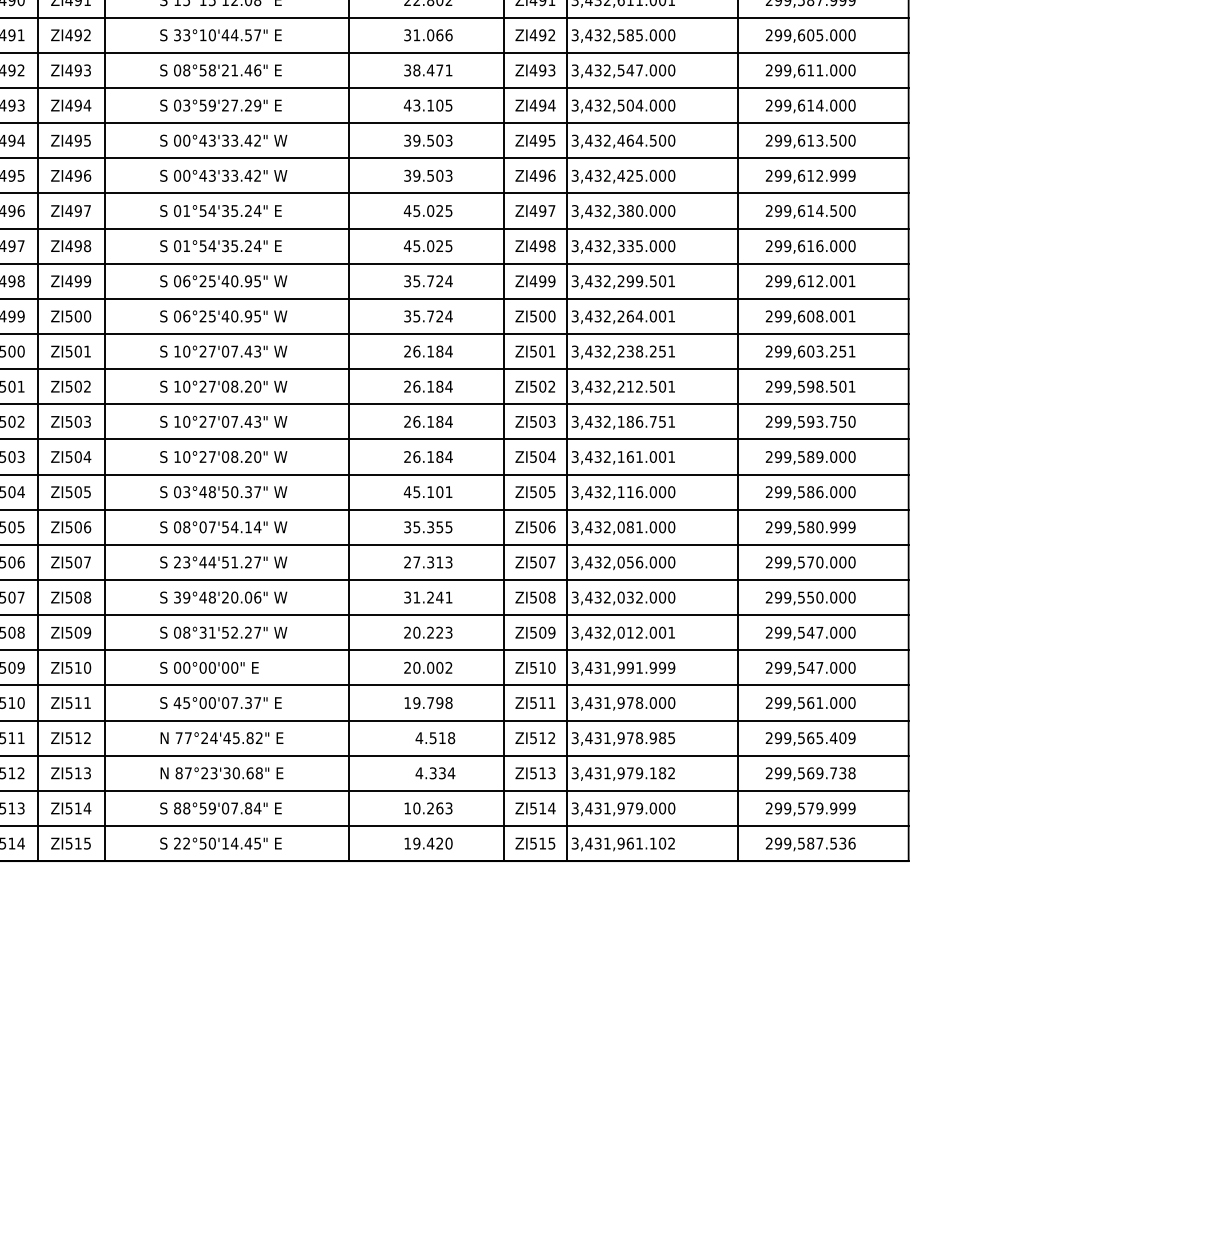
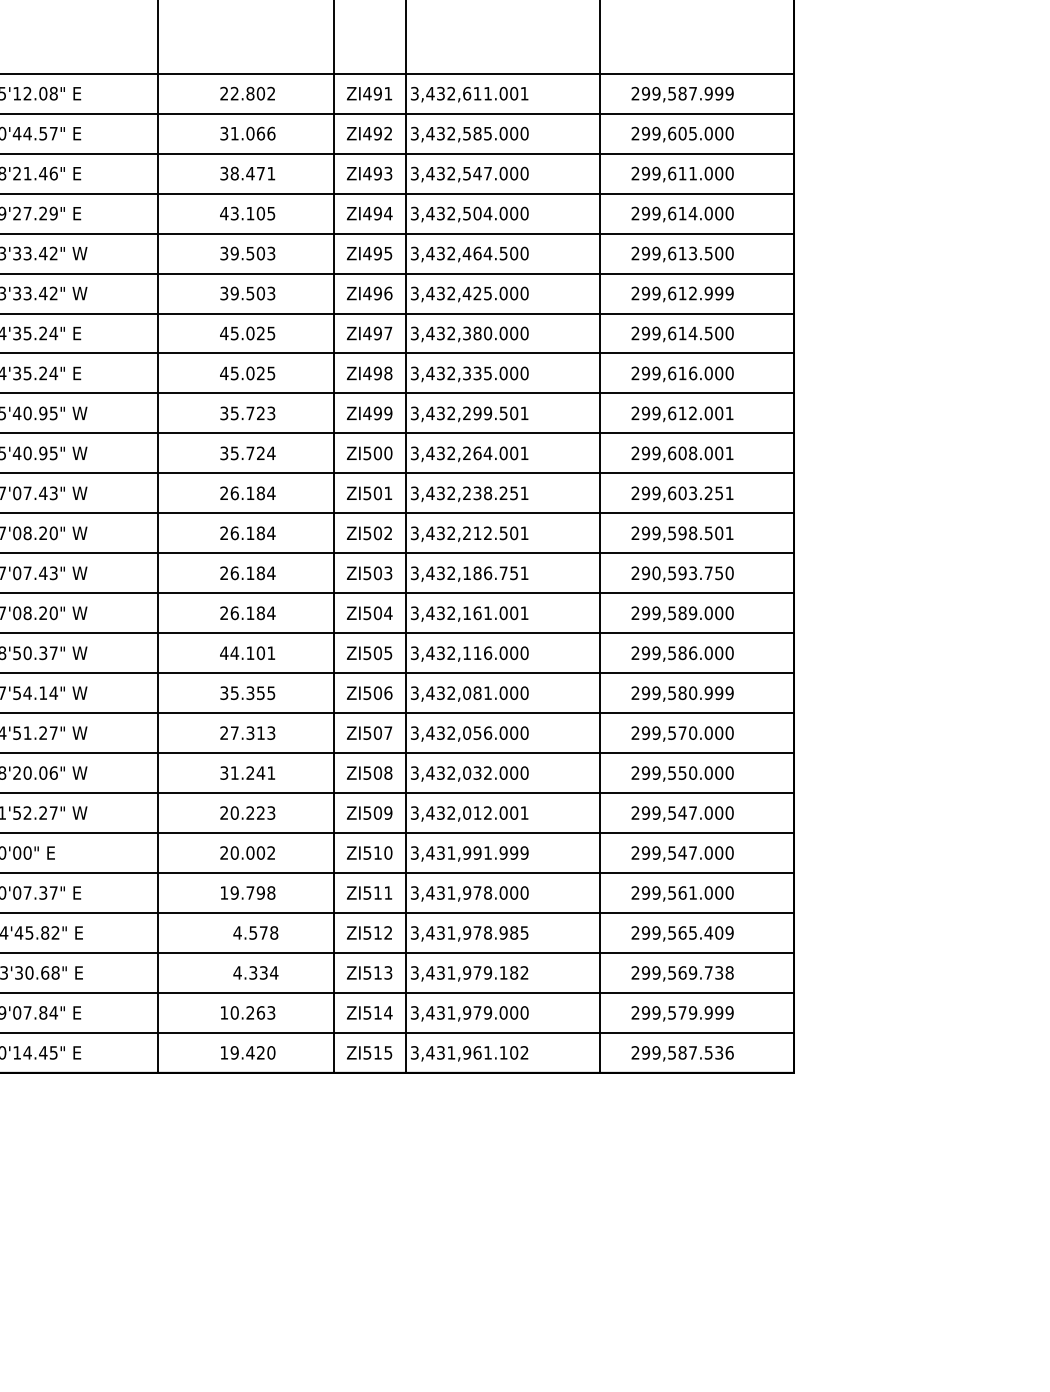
text: (448, 281) -> (270, 413), 35.724 -> 35.723
text: (787, 421) -> (656, 572), 299,593.750 -> 290,593.750
text: (416, 492) -> (234, 653), 45.101 -> 44.101
text: (442, 737) -> (263, 932), 4.518 -> 4.578

